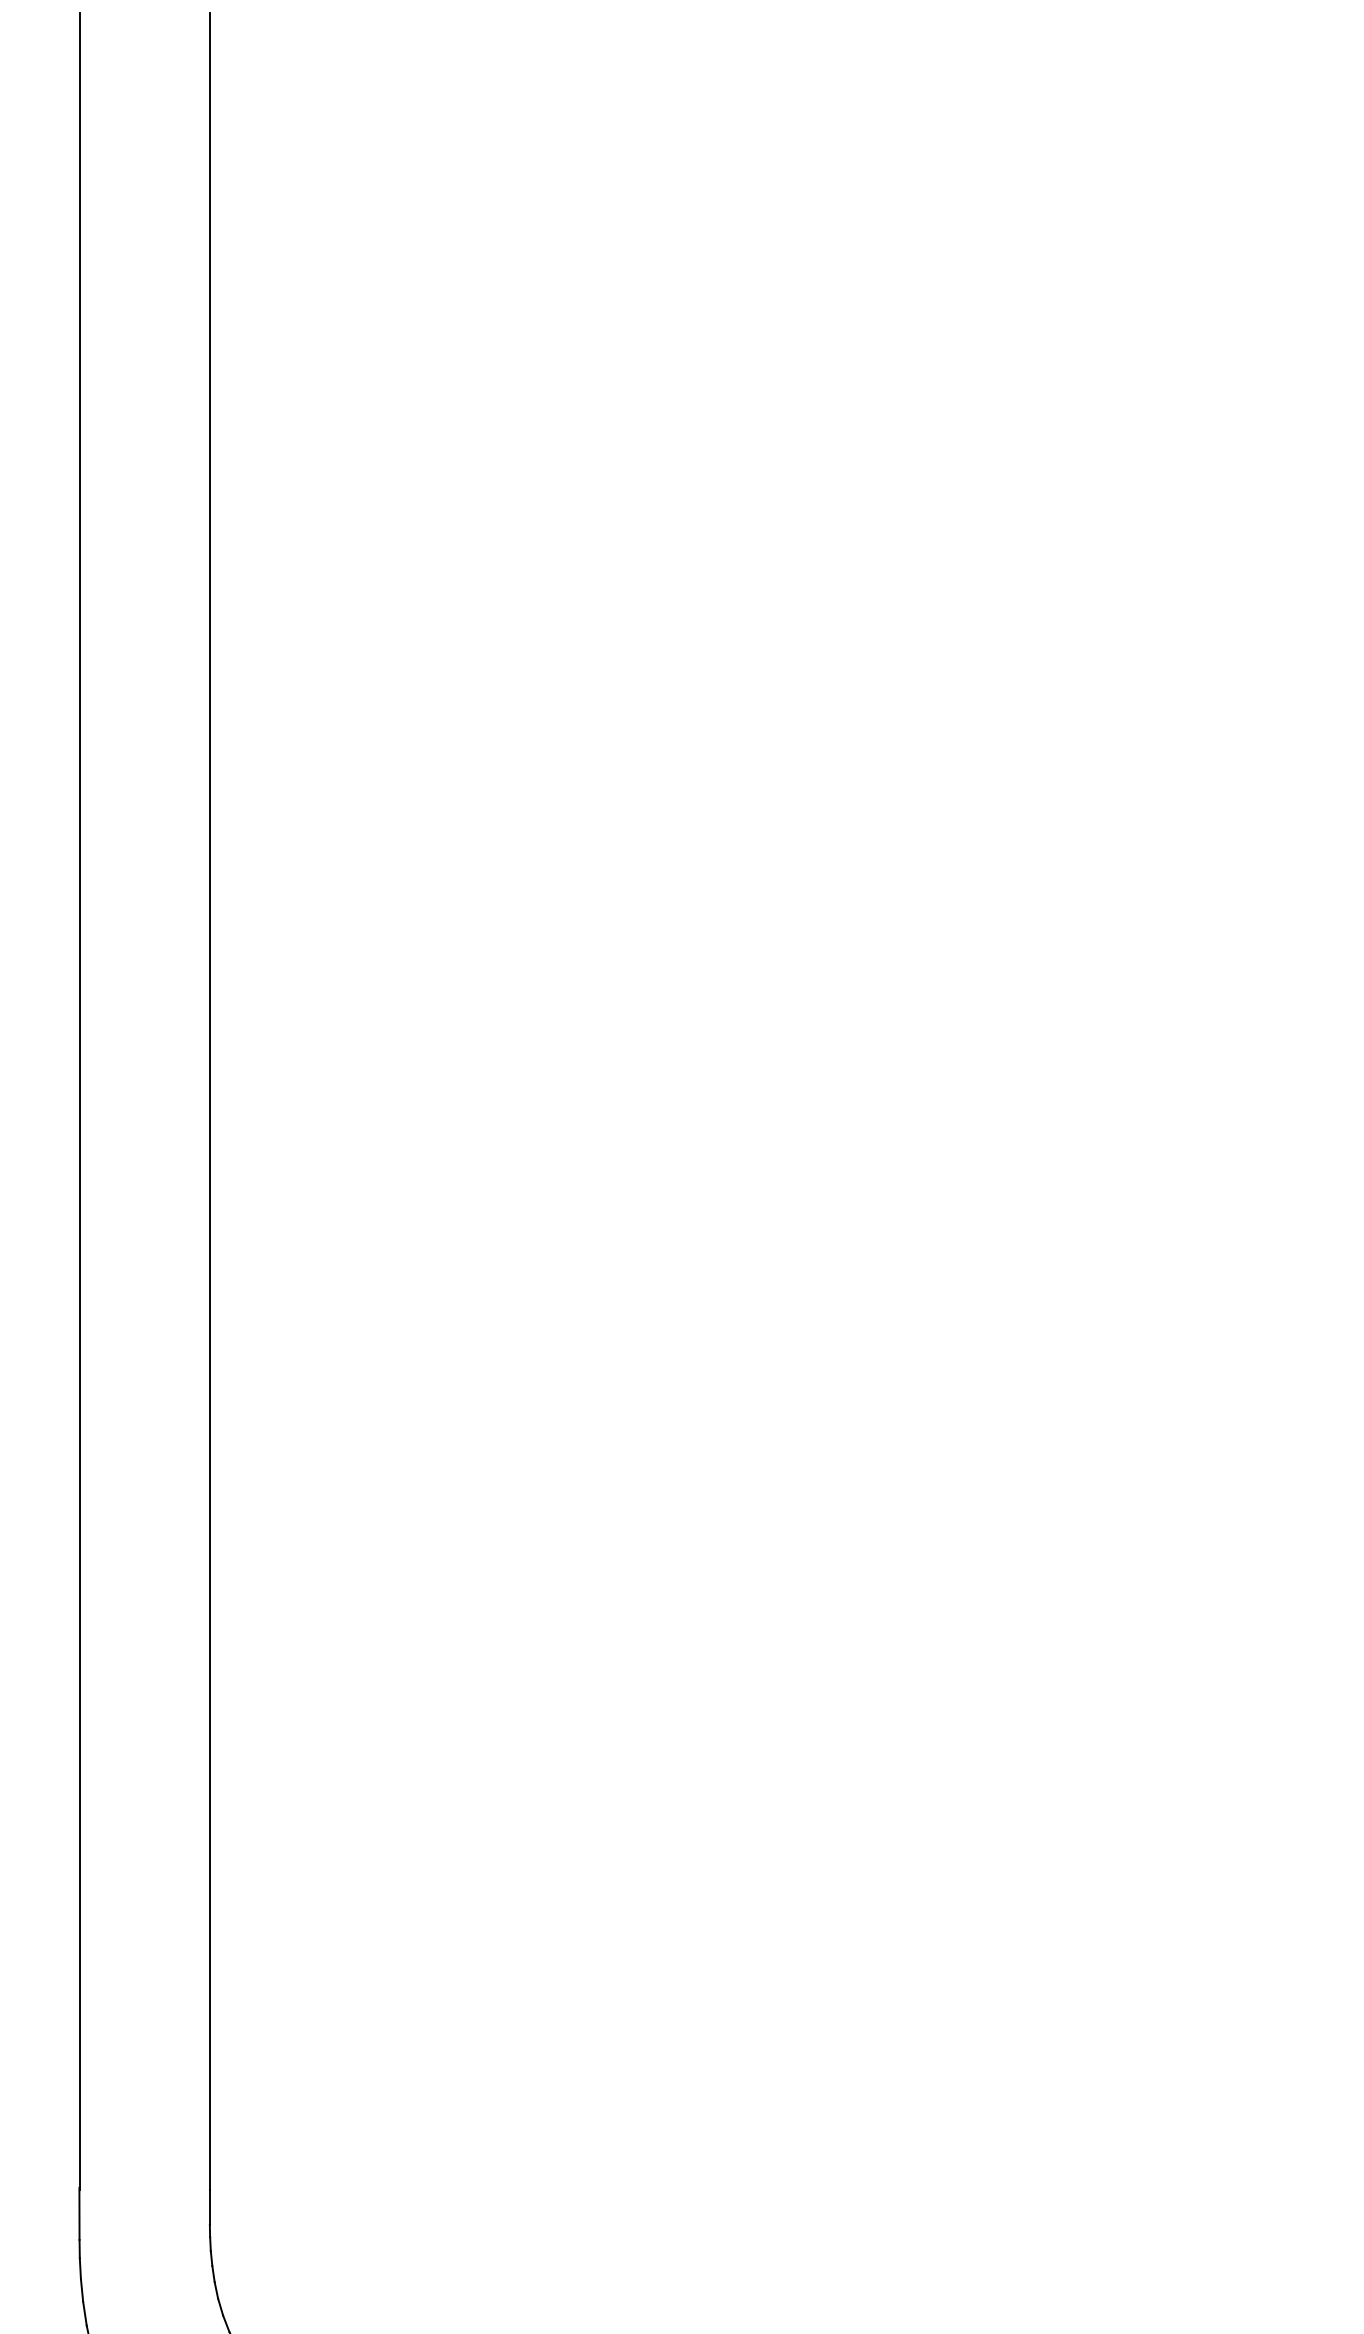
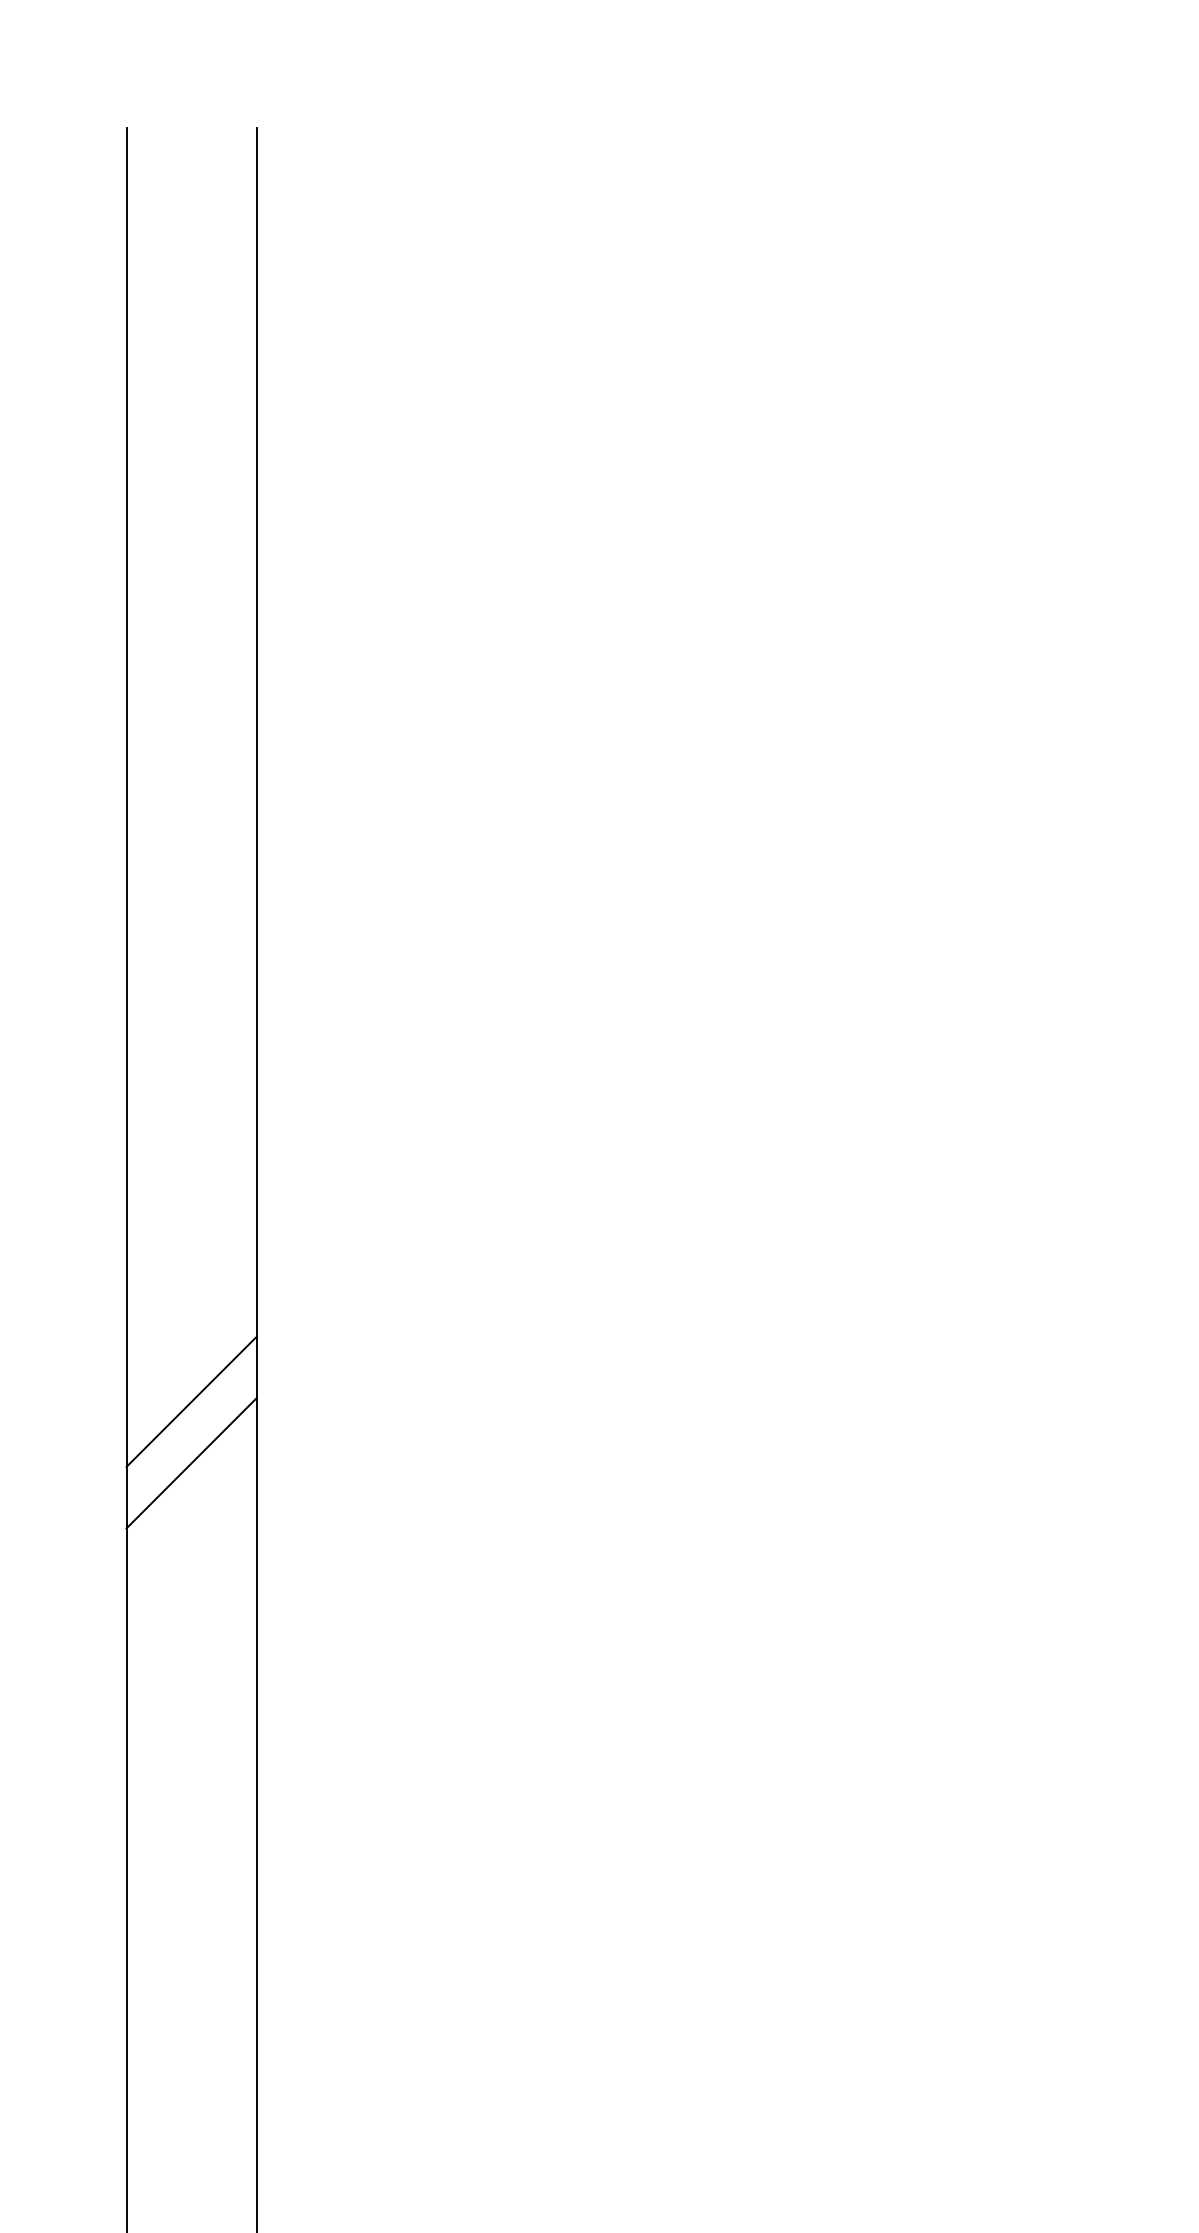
line: (144, 1287) -> (191, 1402), added
line: (144, 1348) -> (191, 1463), added

